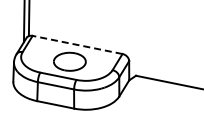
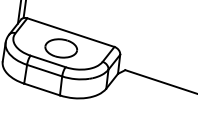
line: (77, 44) -> (70, 32), dashed -> solid

